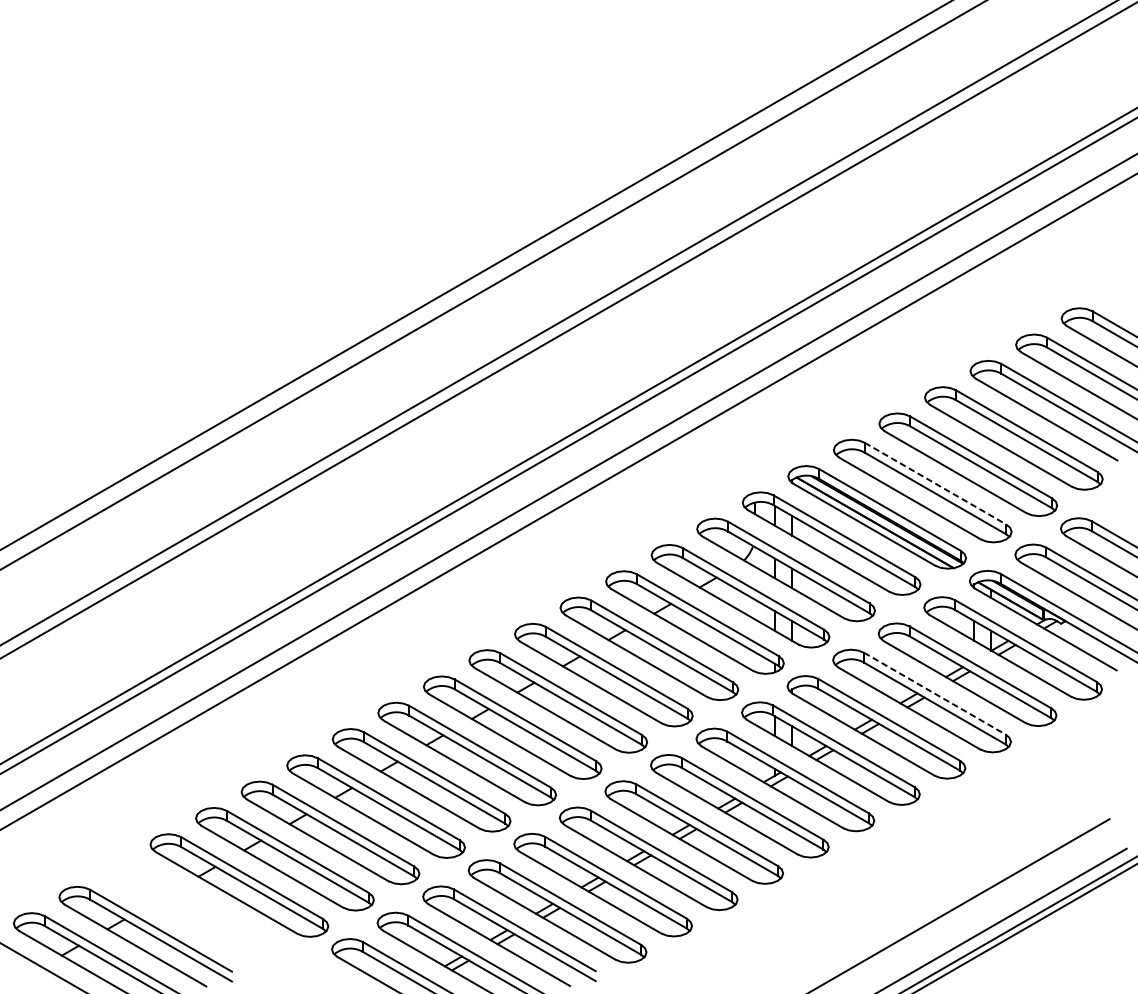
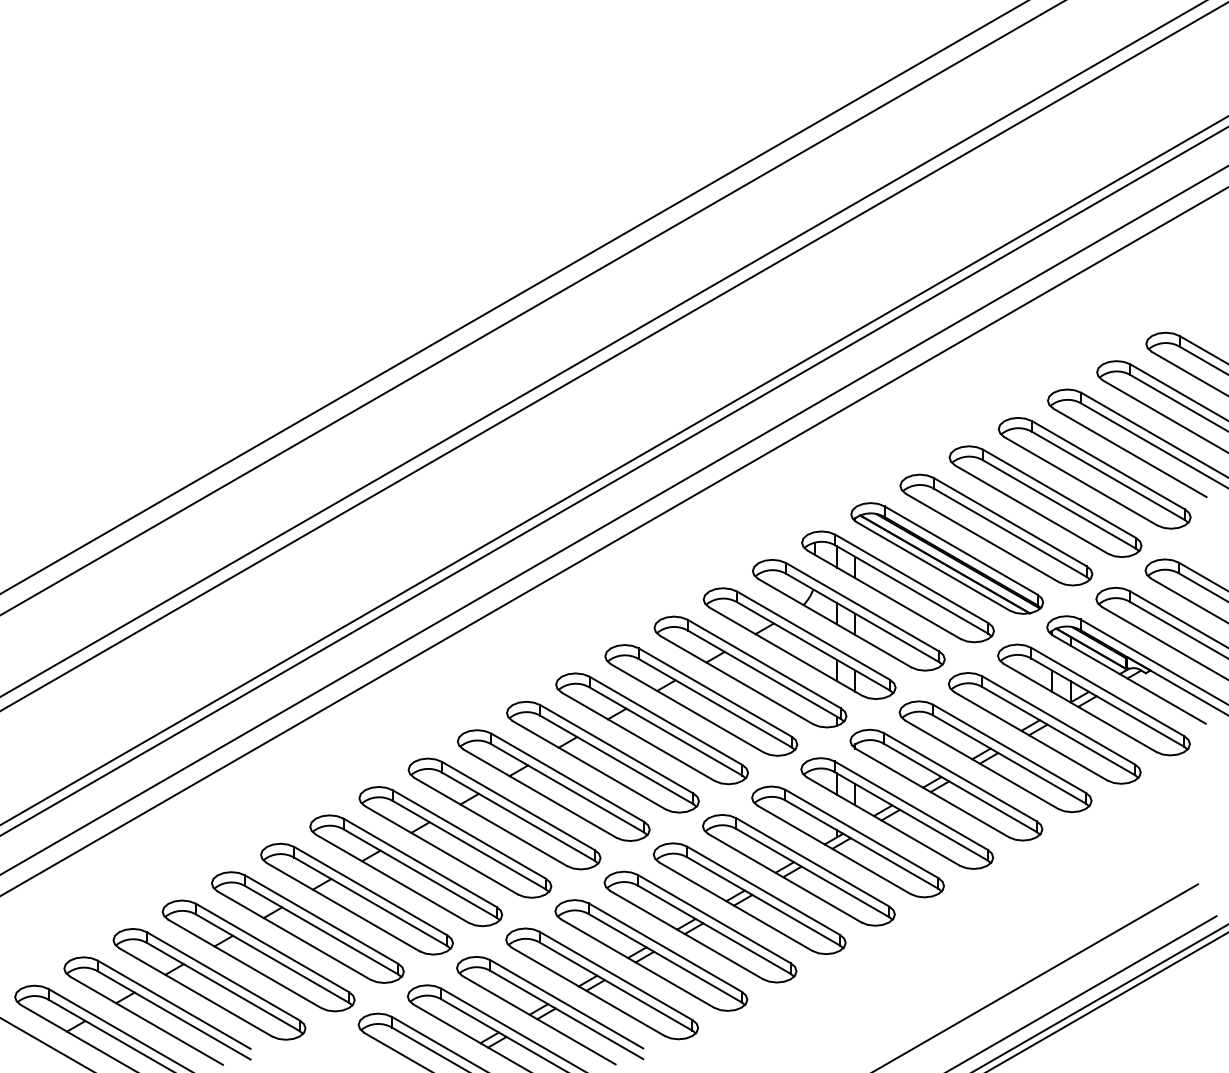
line: (935, 484) -> (1010, 522), dashed -> solid
line: (934, 694) -> (1009, 749), dashed -> solid
part: (193, 911) -> (209, 984), added

